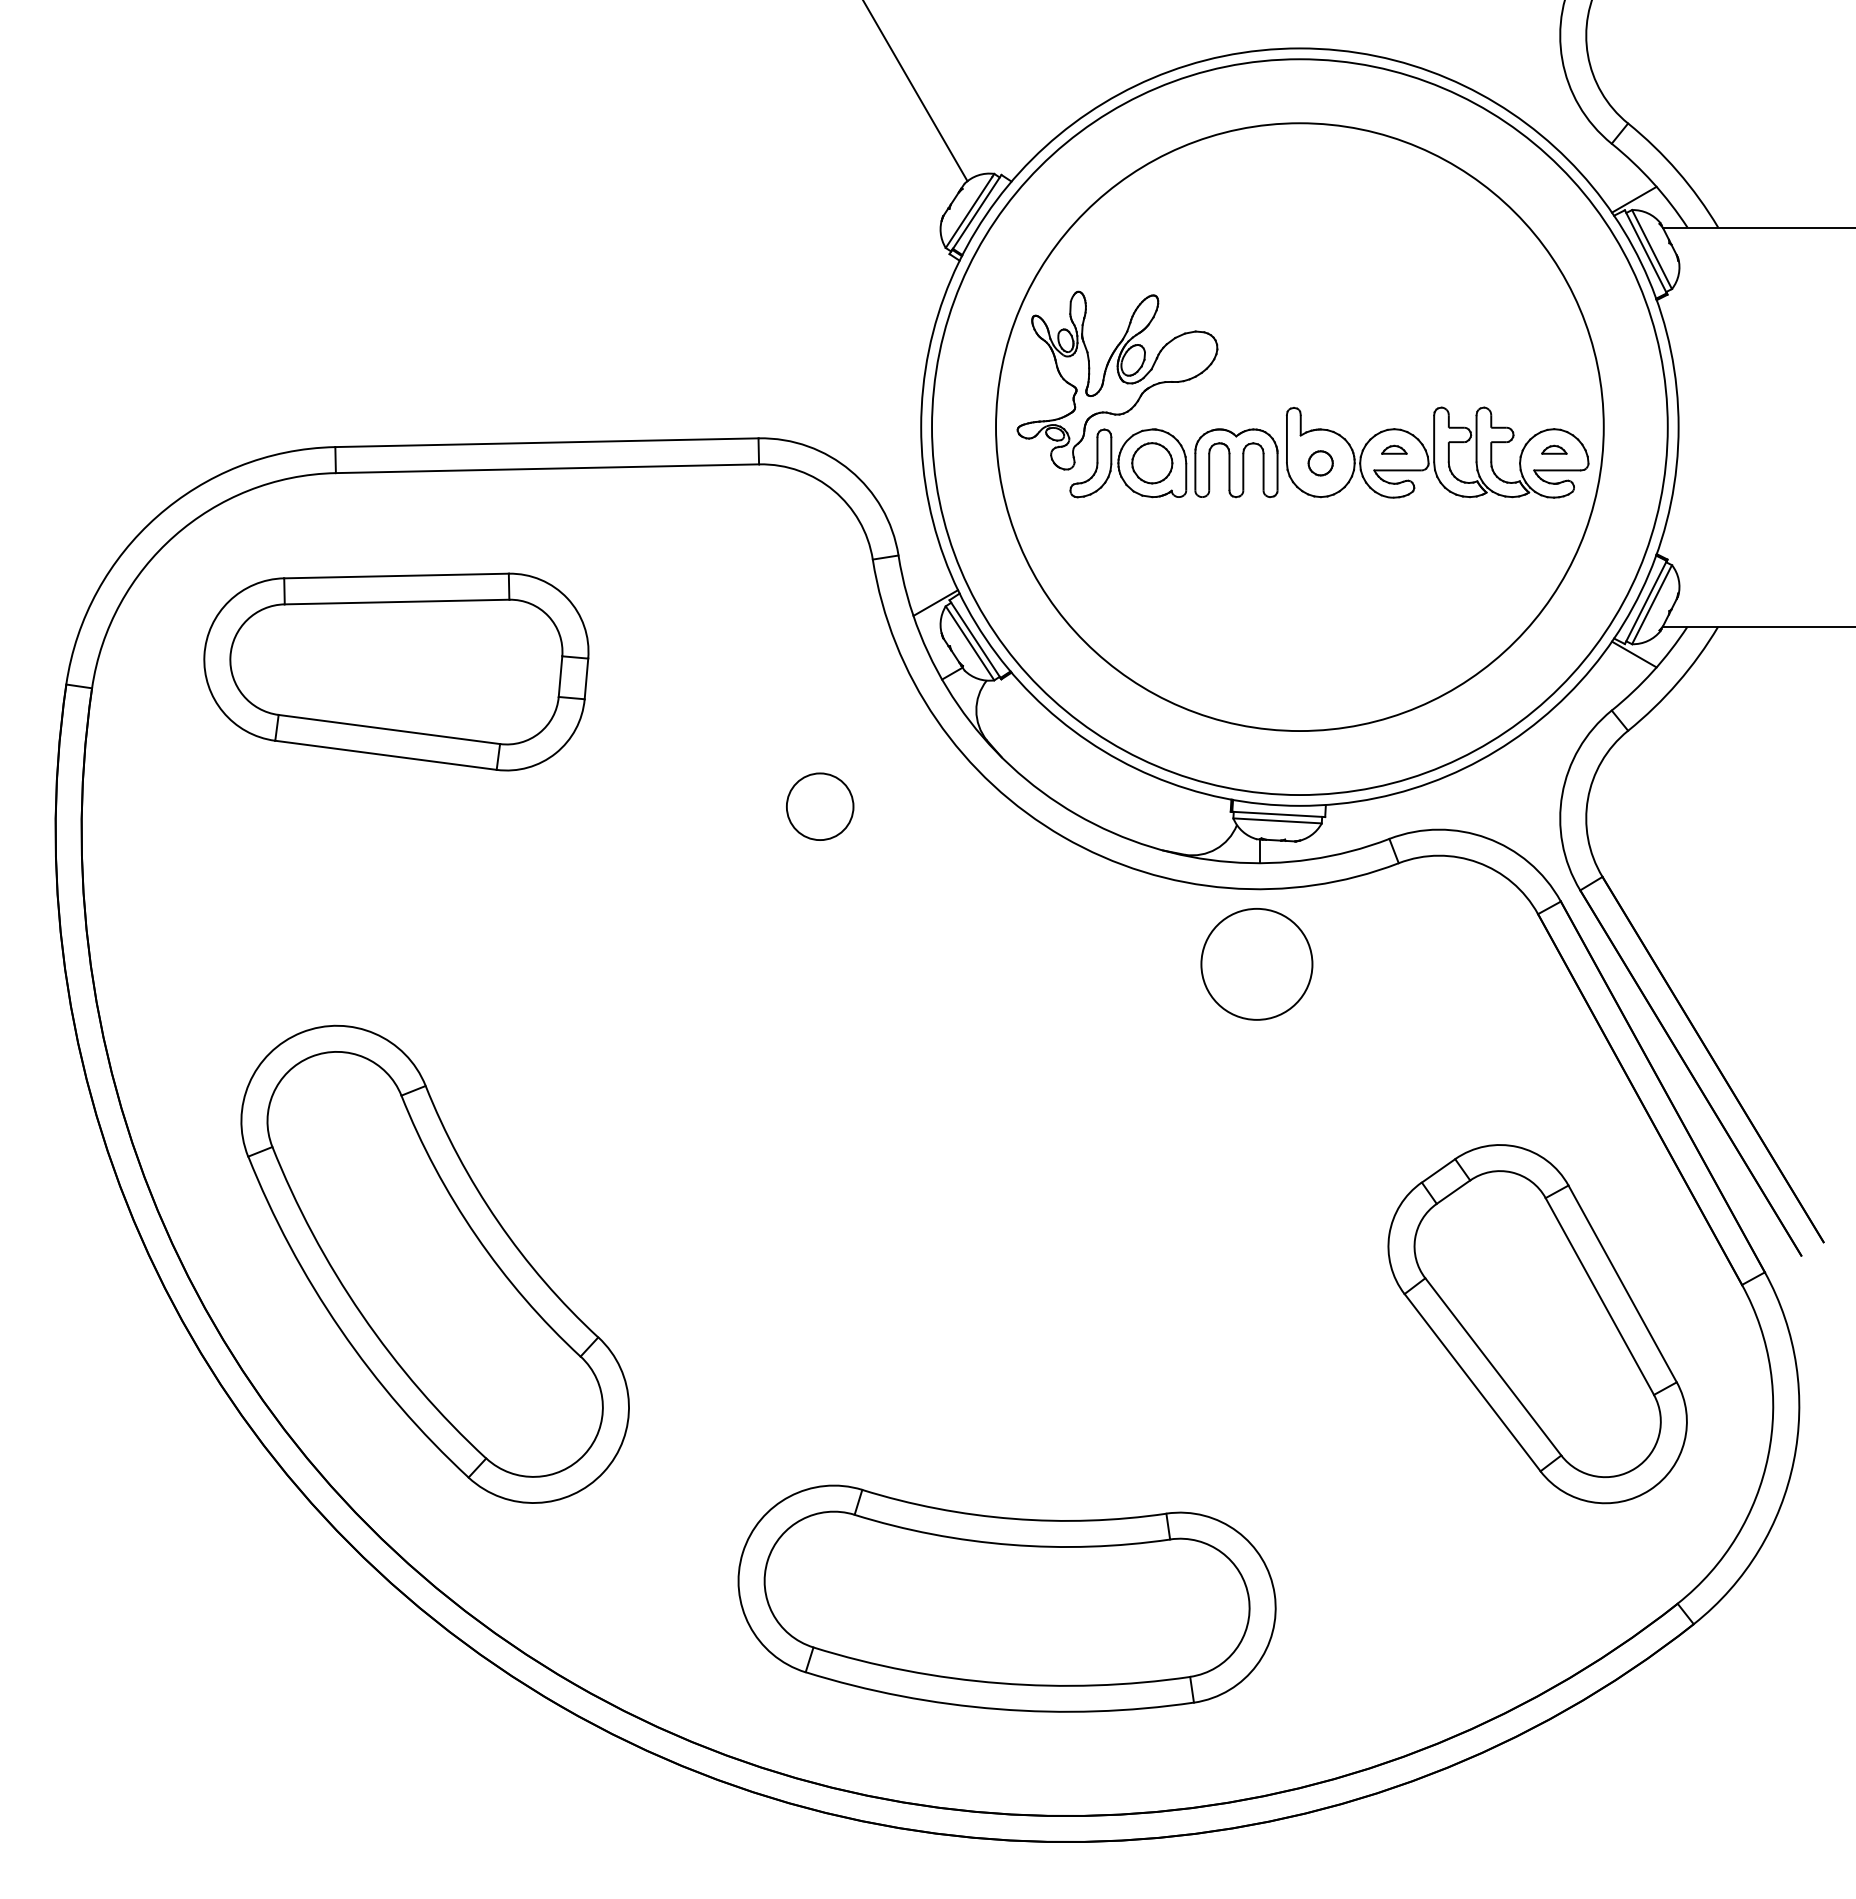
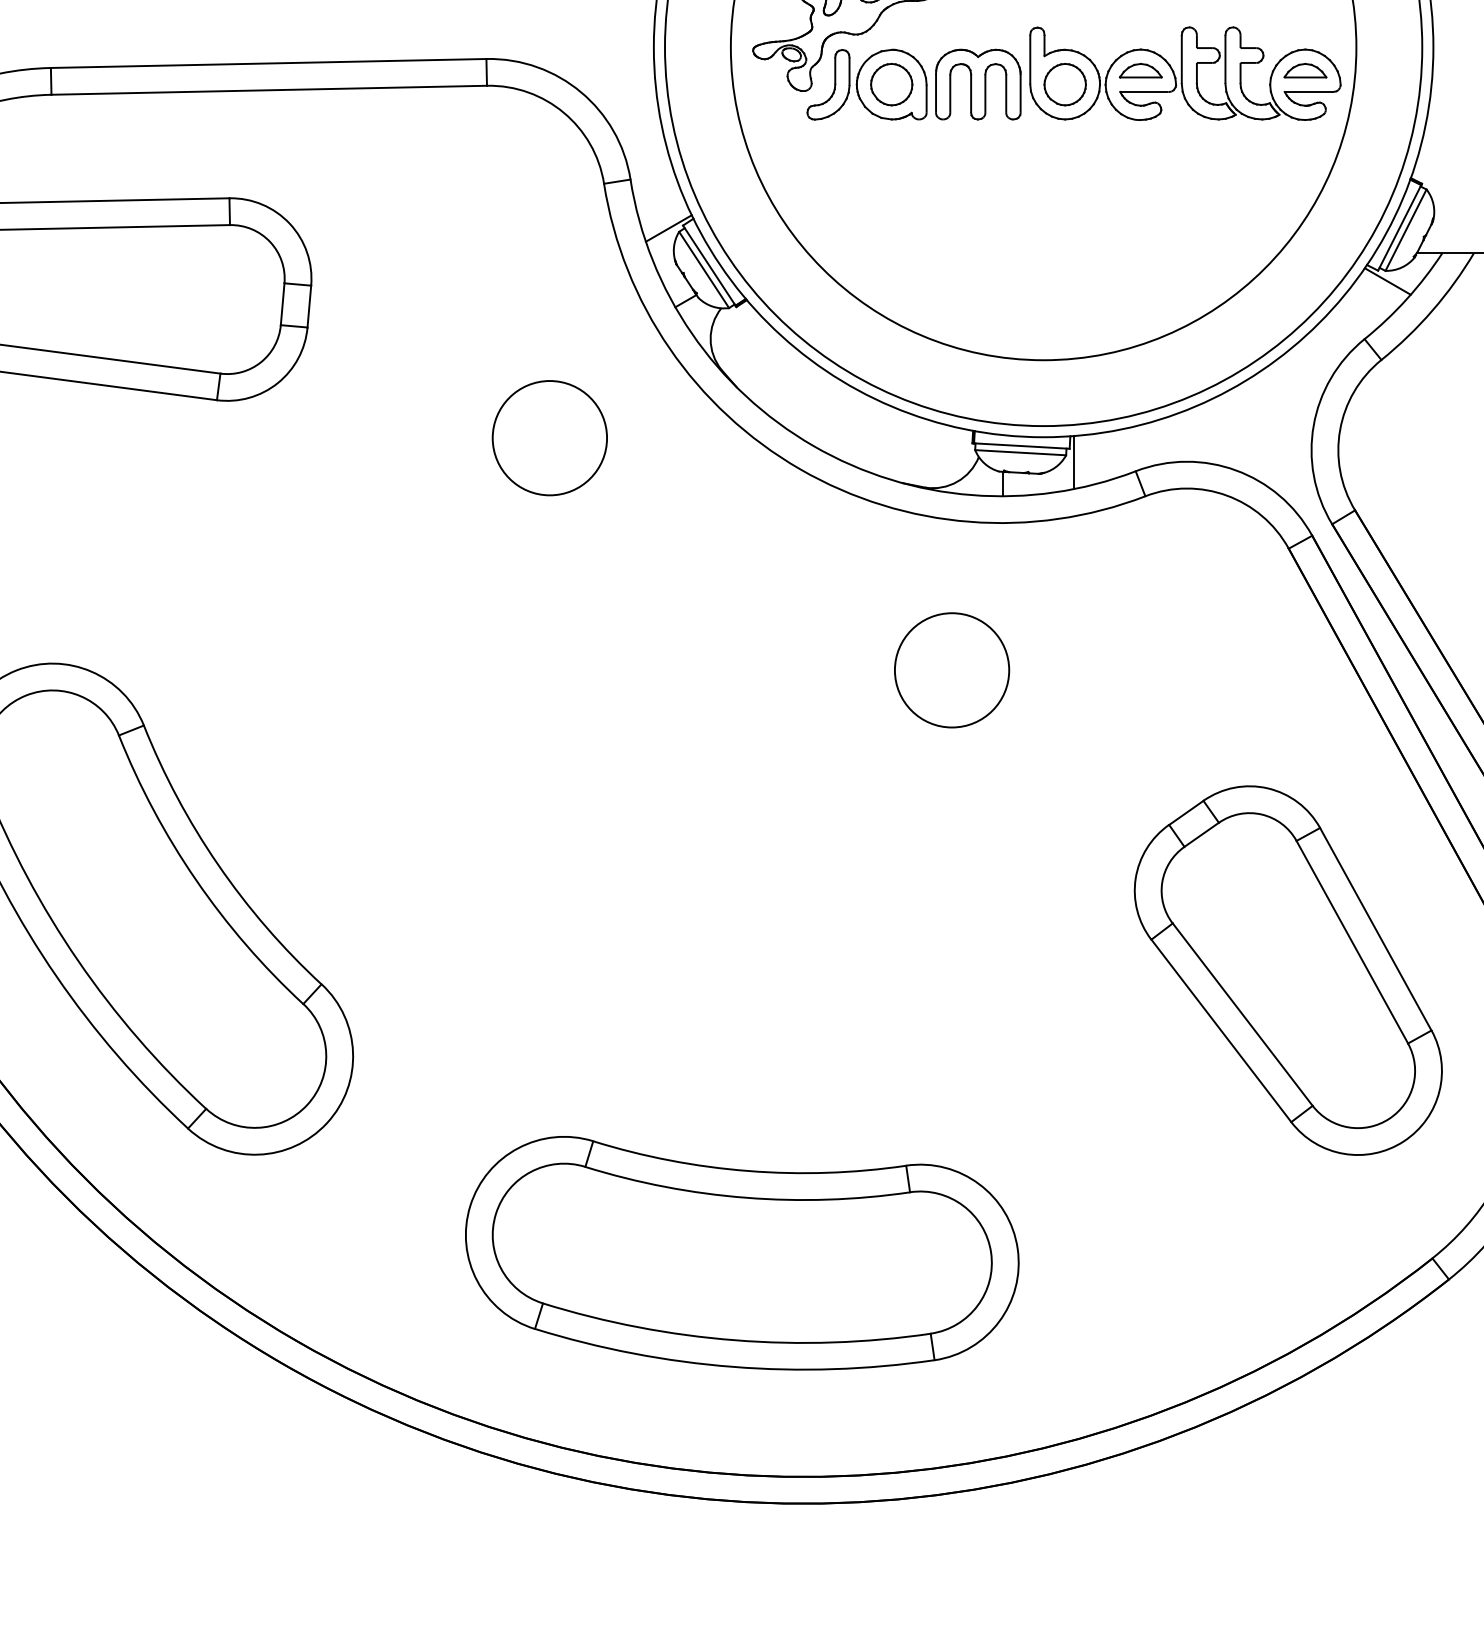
part: (1394, 449) -> (1140, 70), size x1.67
part: (1554, 449) -> (1305, 70), size x1.67
part: (1320, 463) -> (1064, 84), size x1.67
circle: (819, 806) -> (549, 437), size x1.67
line: (1329, 830) -> (1074, 462), added
circle: (1256, 964) -> (951, 670), moved

